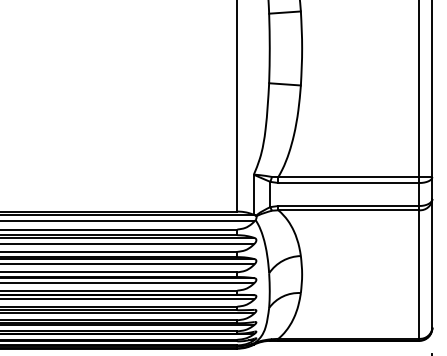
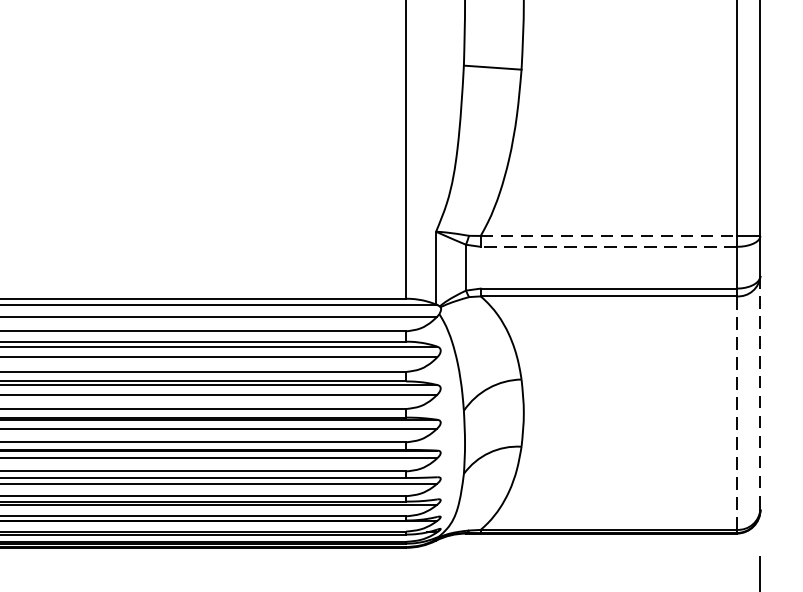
line: (349, 177) -> (609, 236), solid -> dashed
line: (348, 183) -> (608, 247), solid -> dashed
line: (432, 263) -> (760, 393), solid -> dashed
line: (419, 274) -> (737, 413), solid -> dashed

